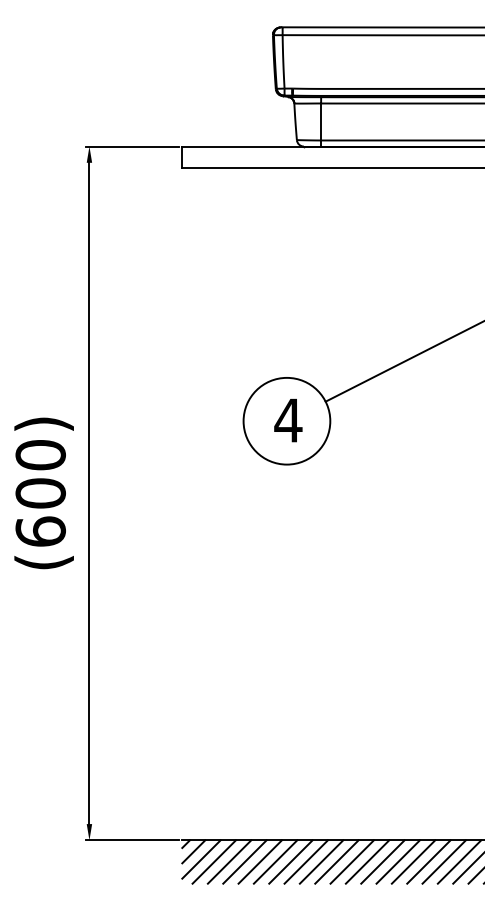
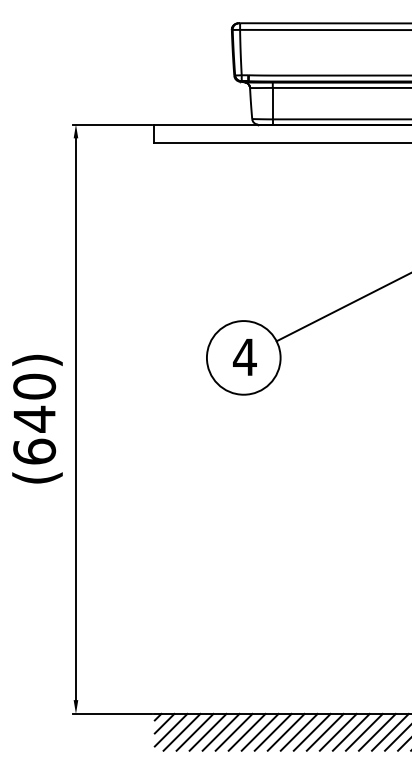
text: (40, 492) -> (34, 418), (600) -> (640)

